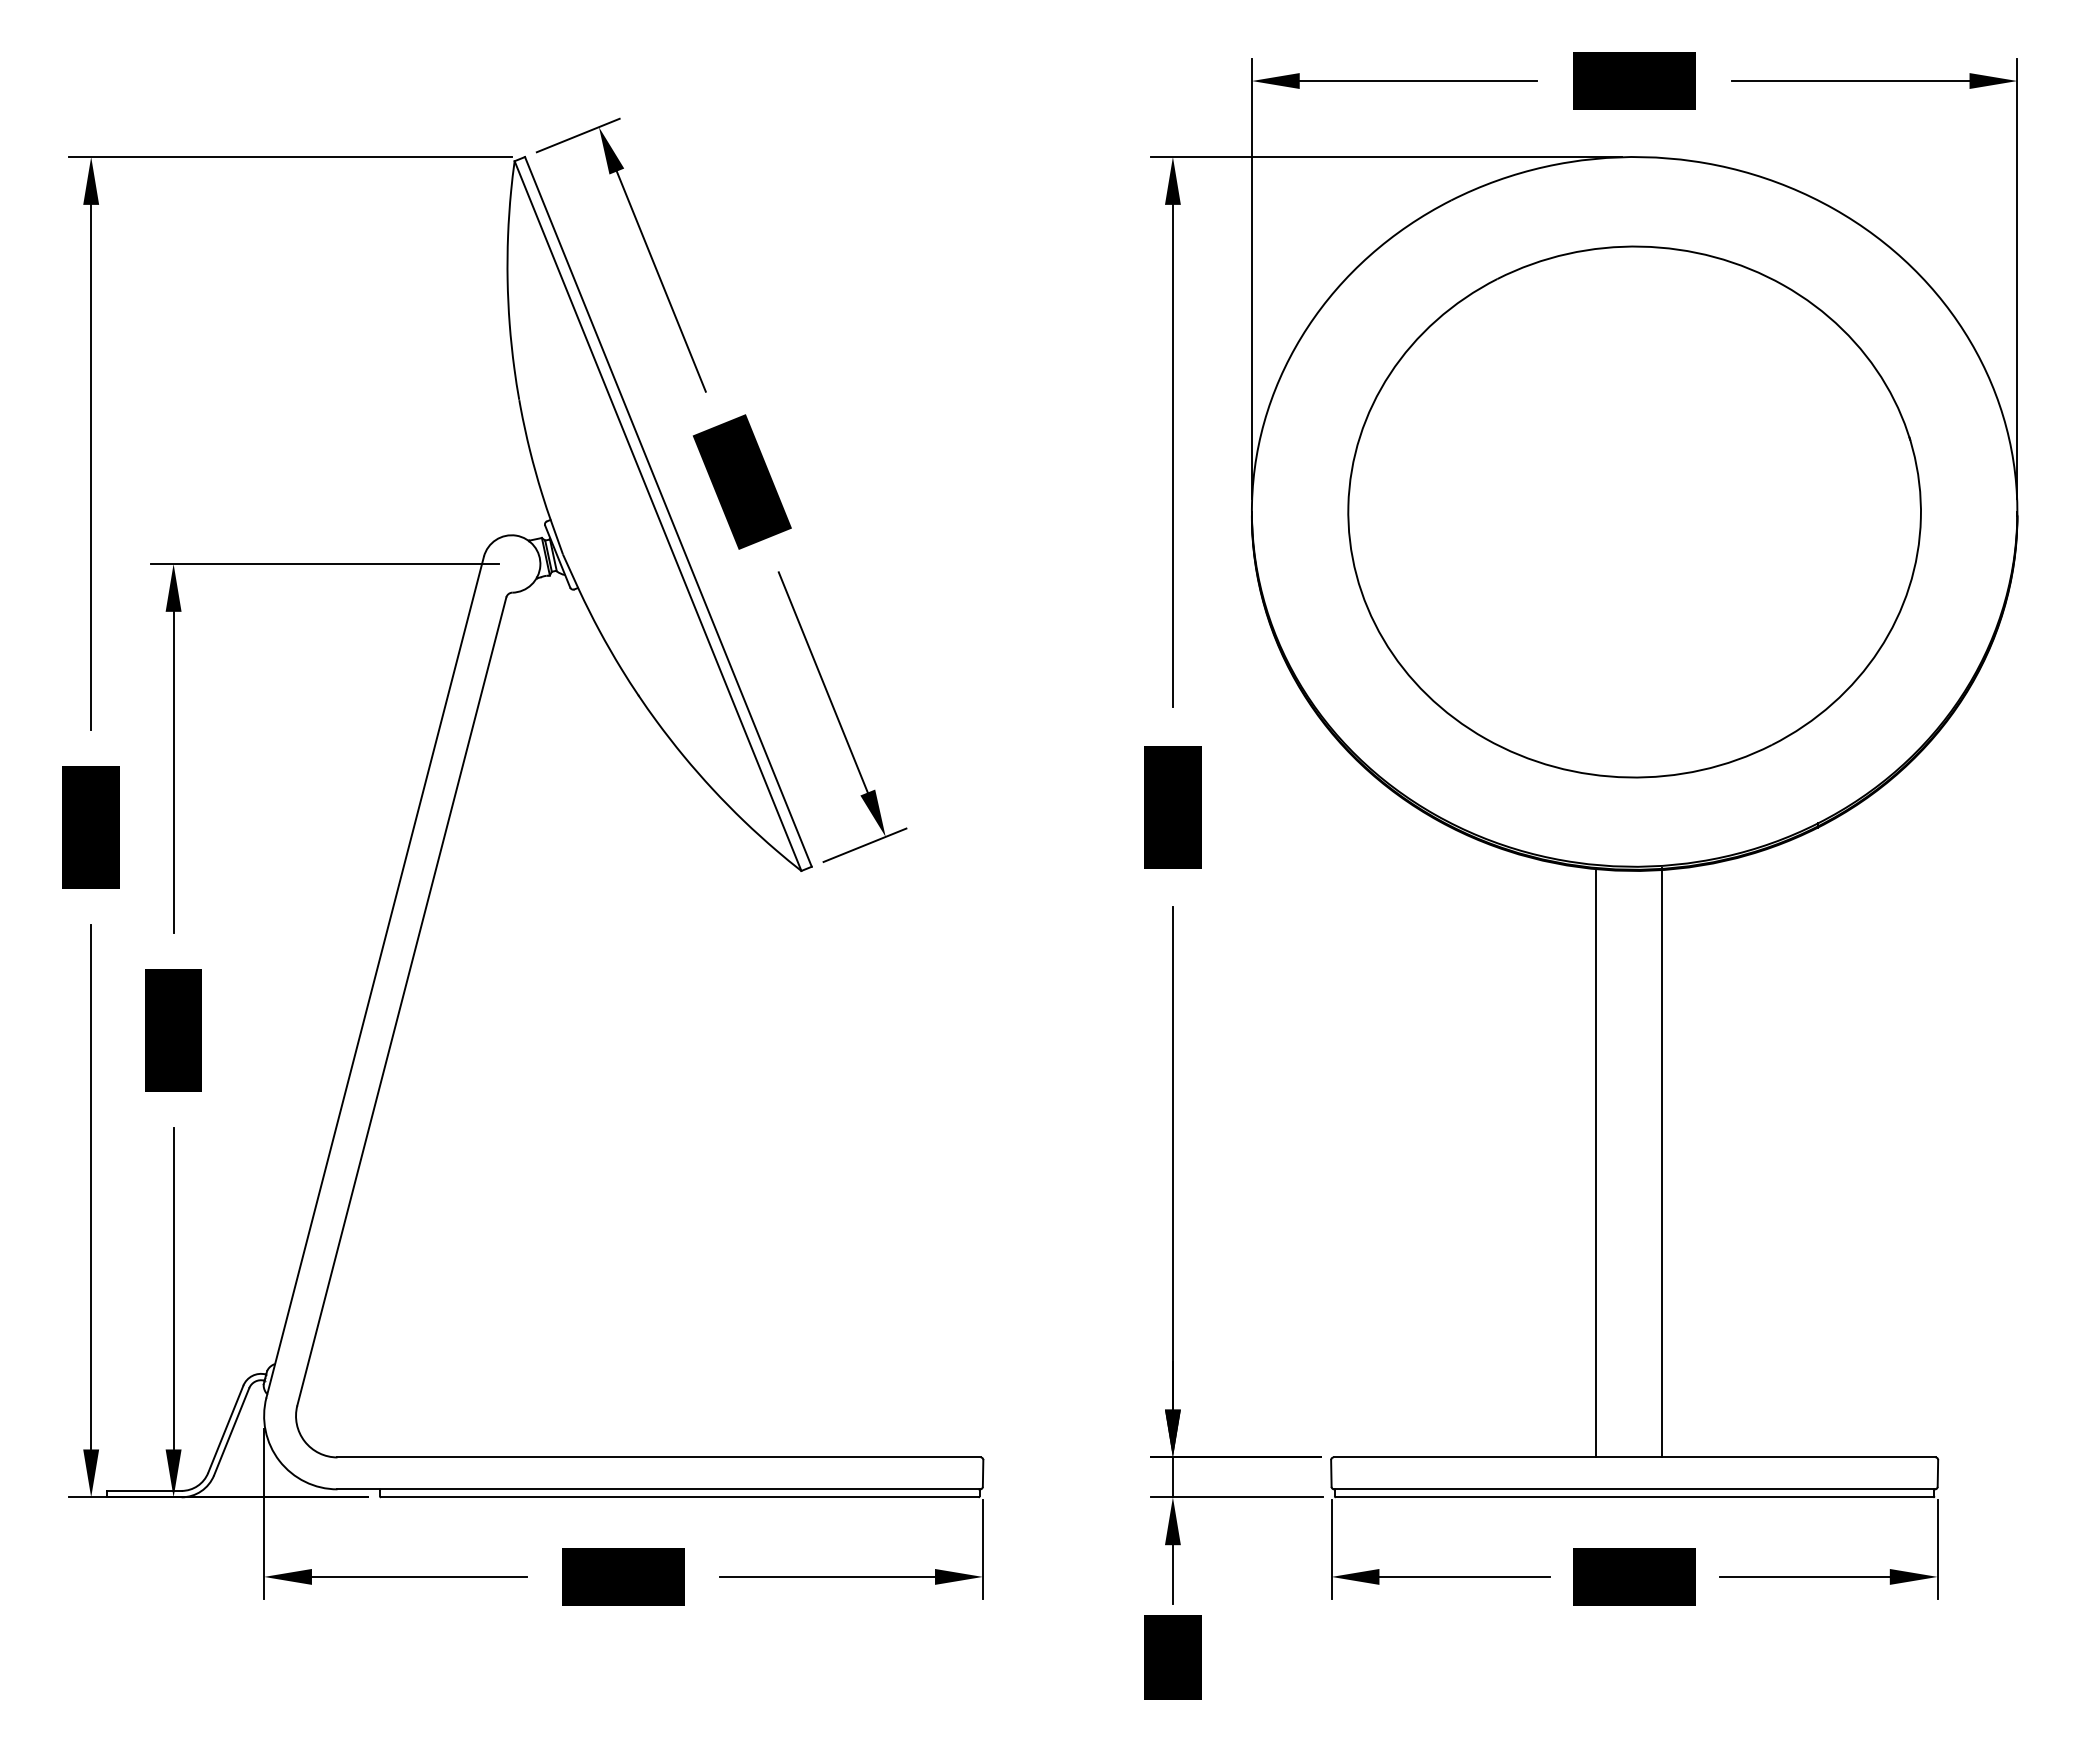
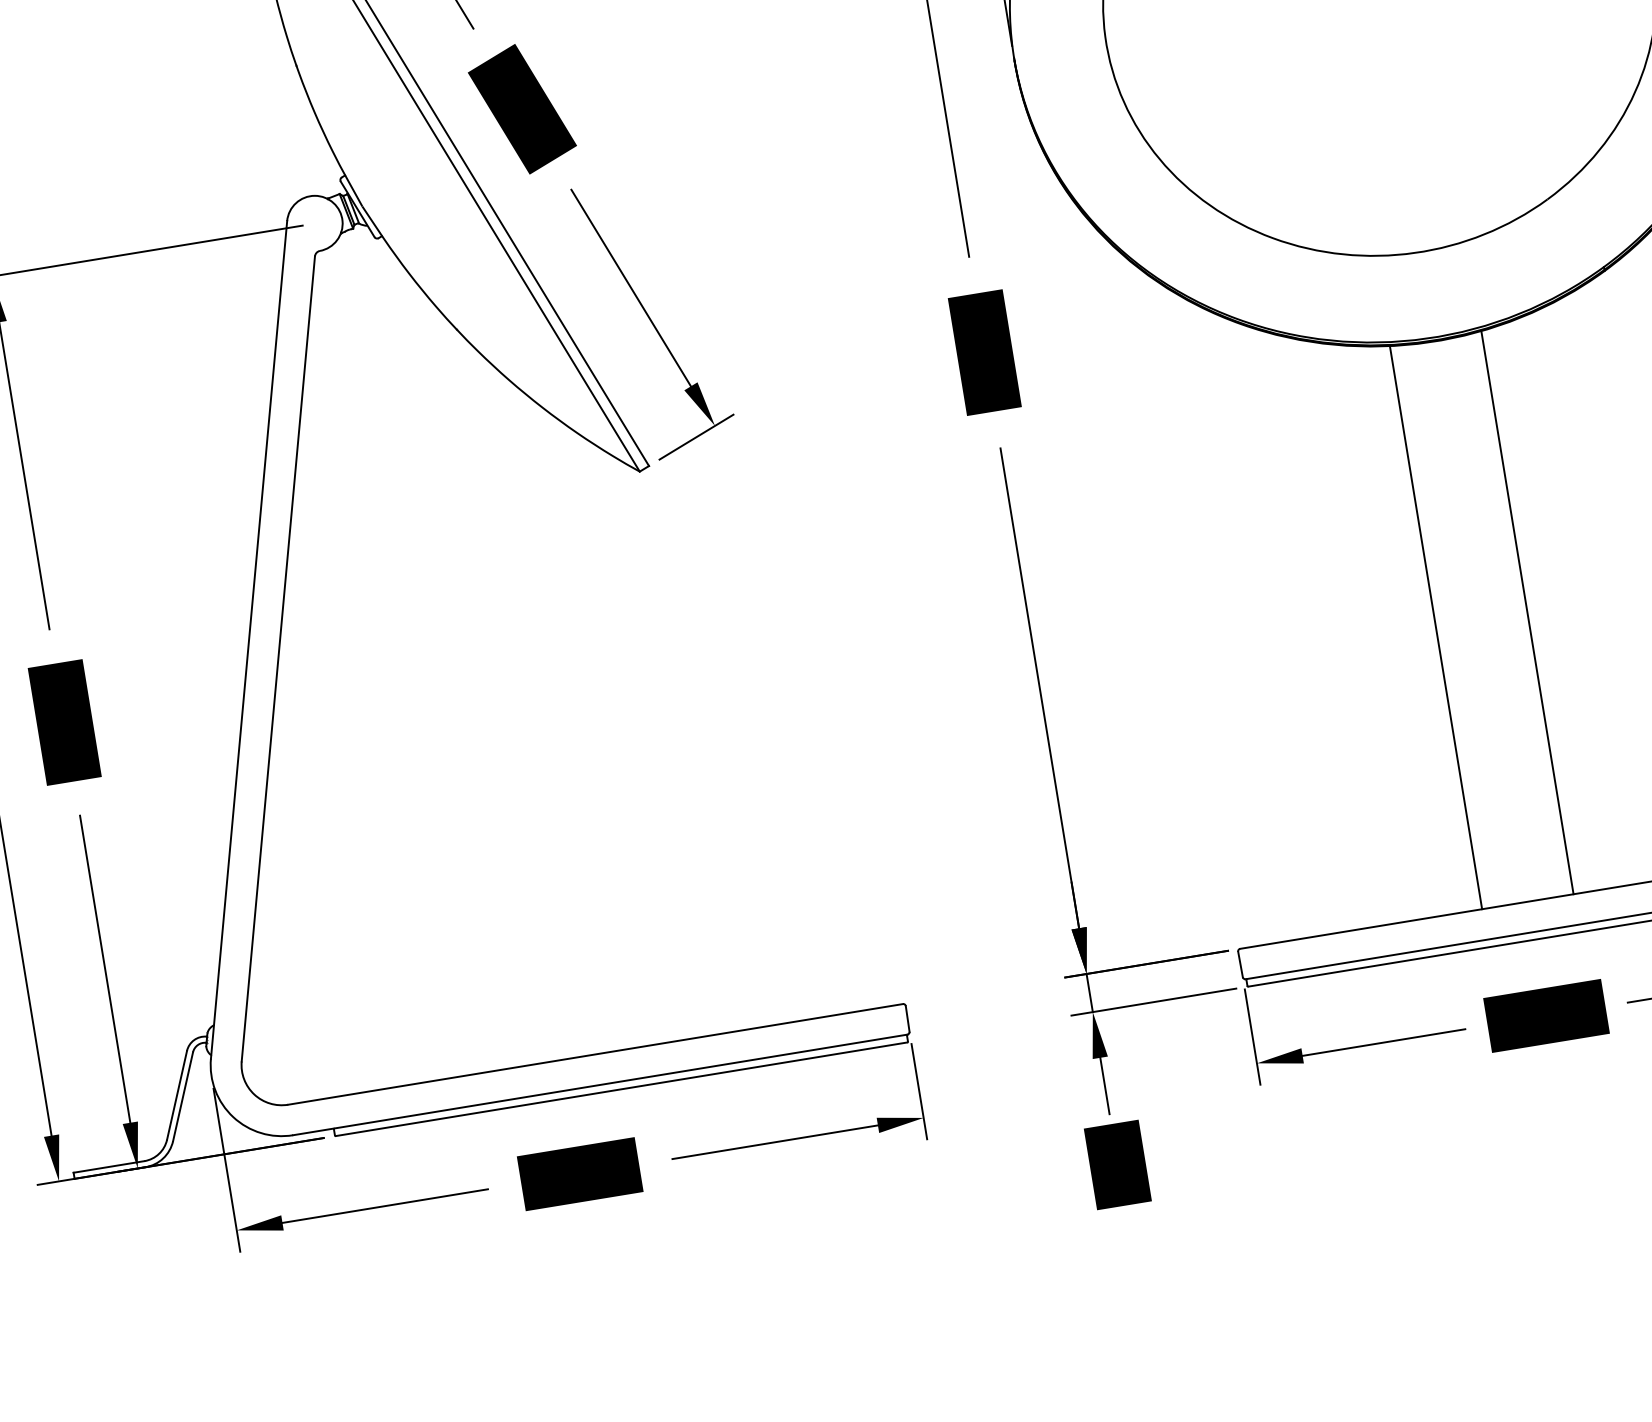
line: (1596, 1162) -> (1527, 612), moved
line: (1661, 1162) -> (1435, 627), moved

